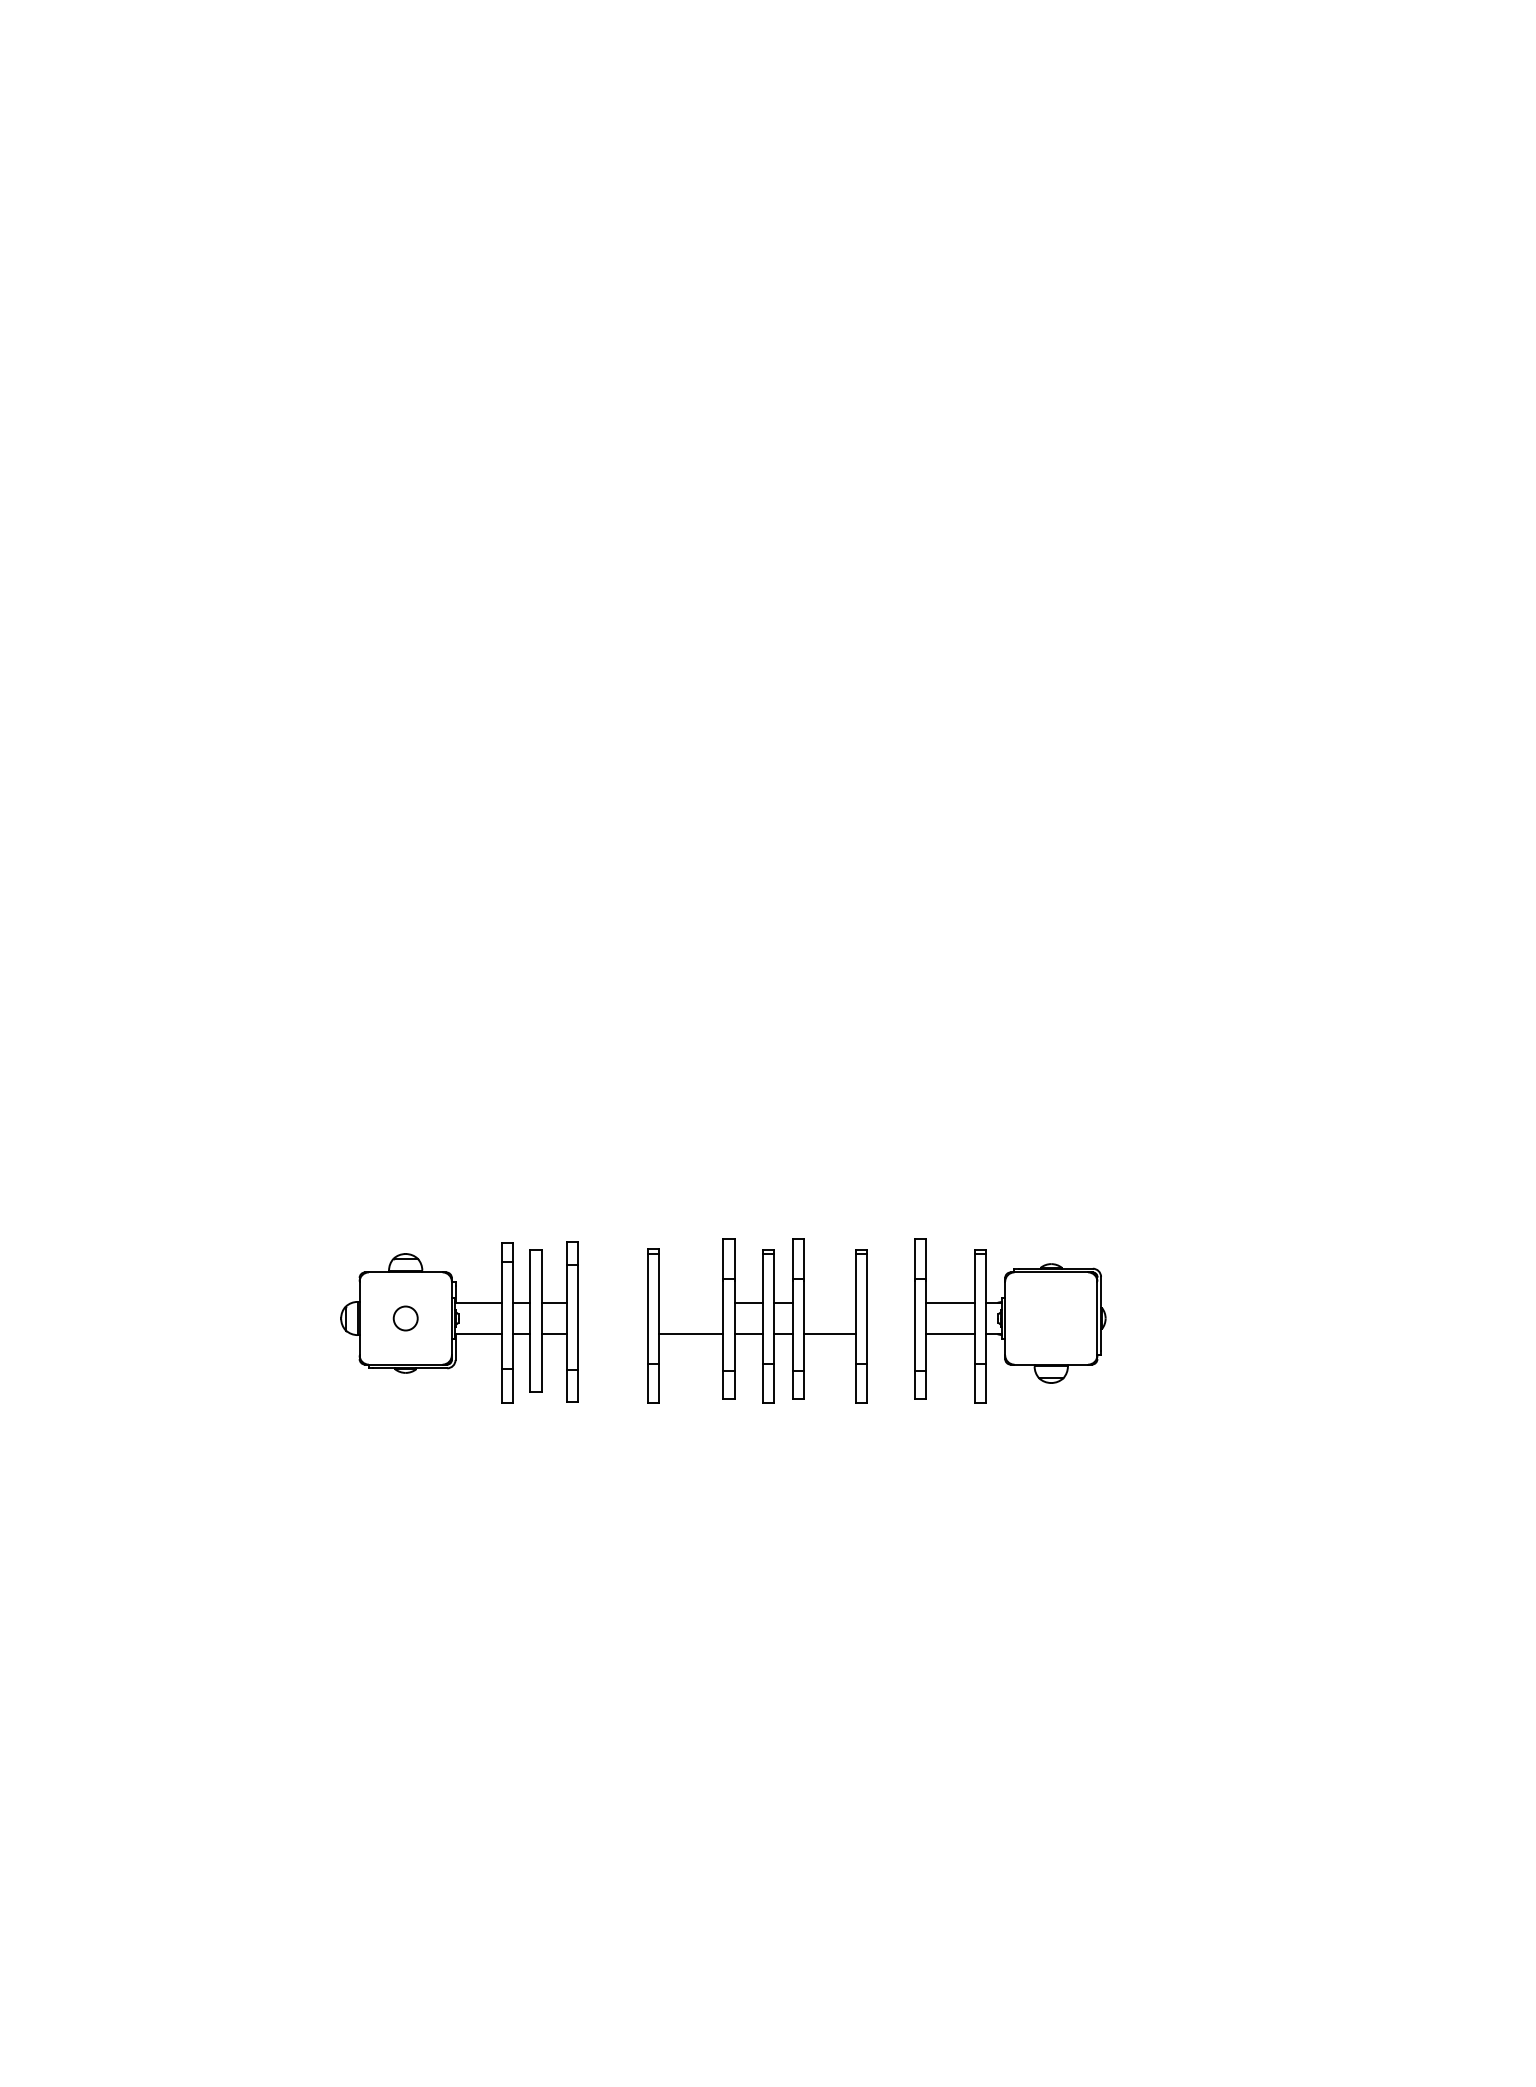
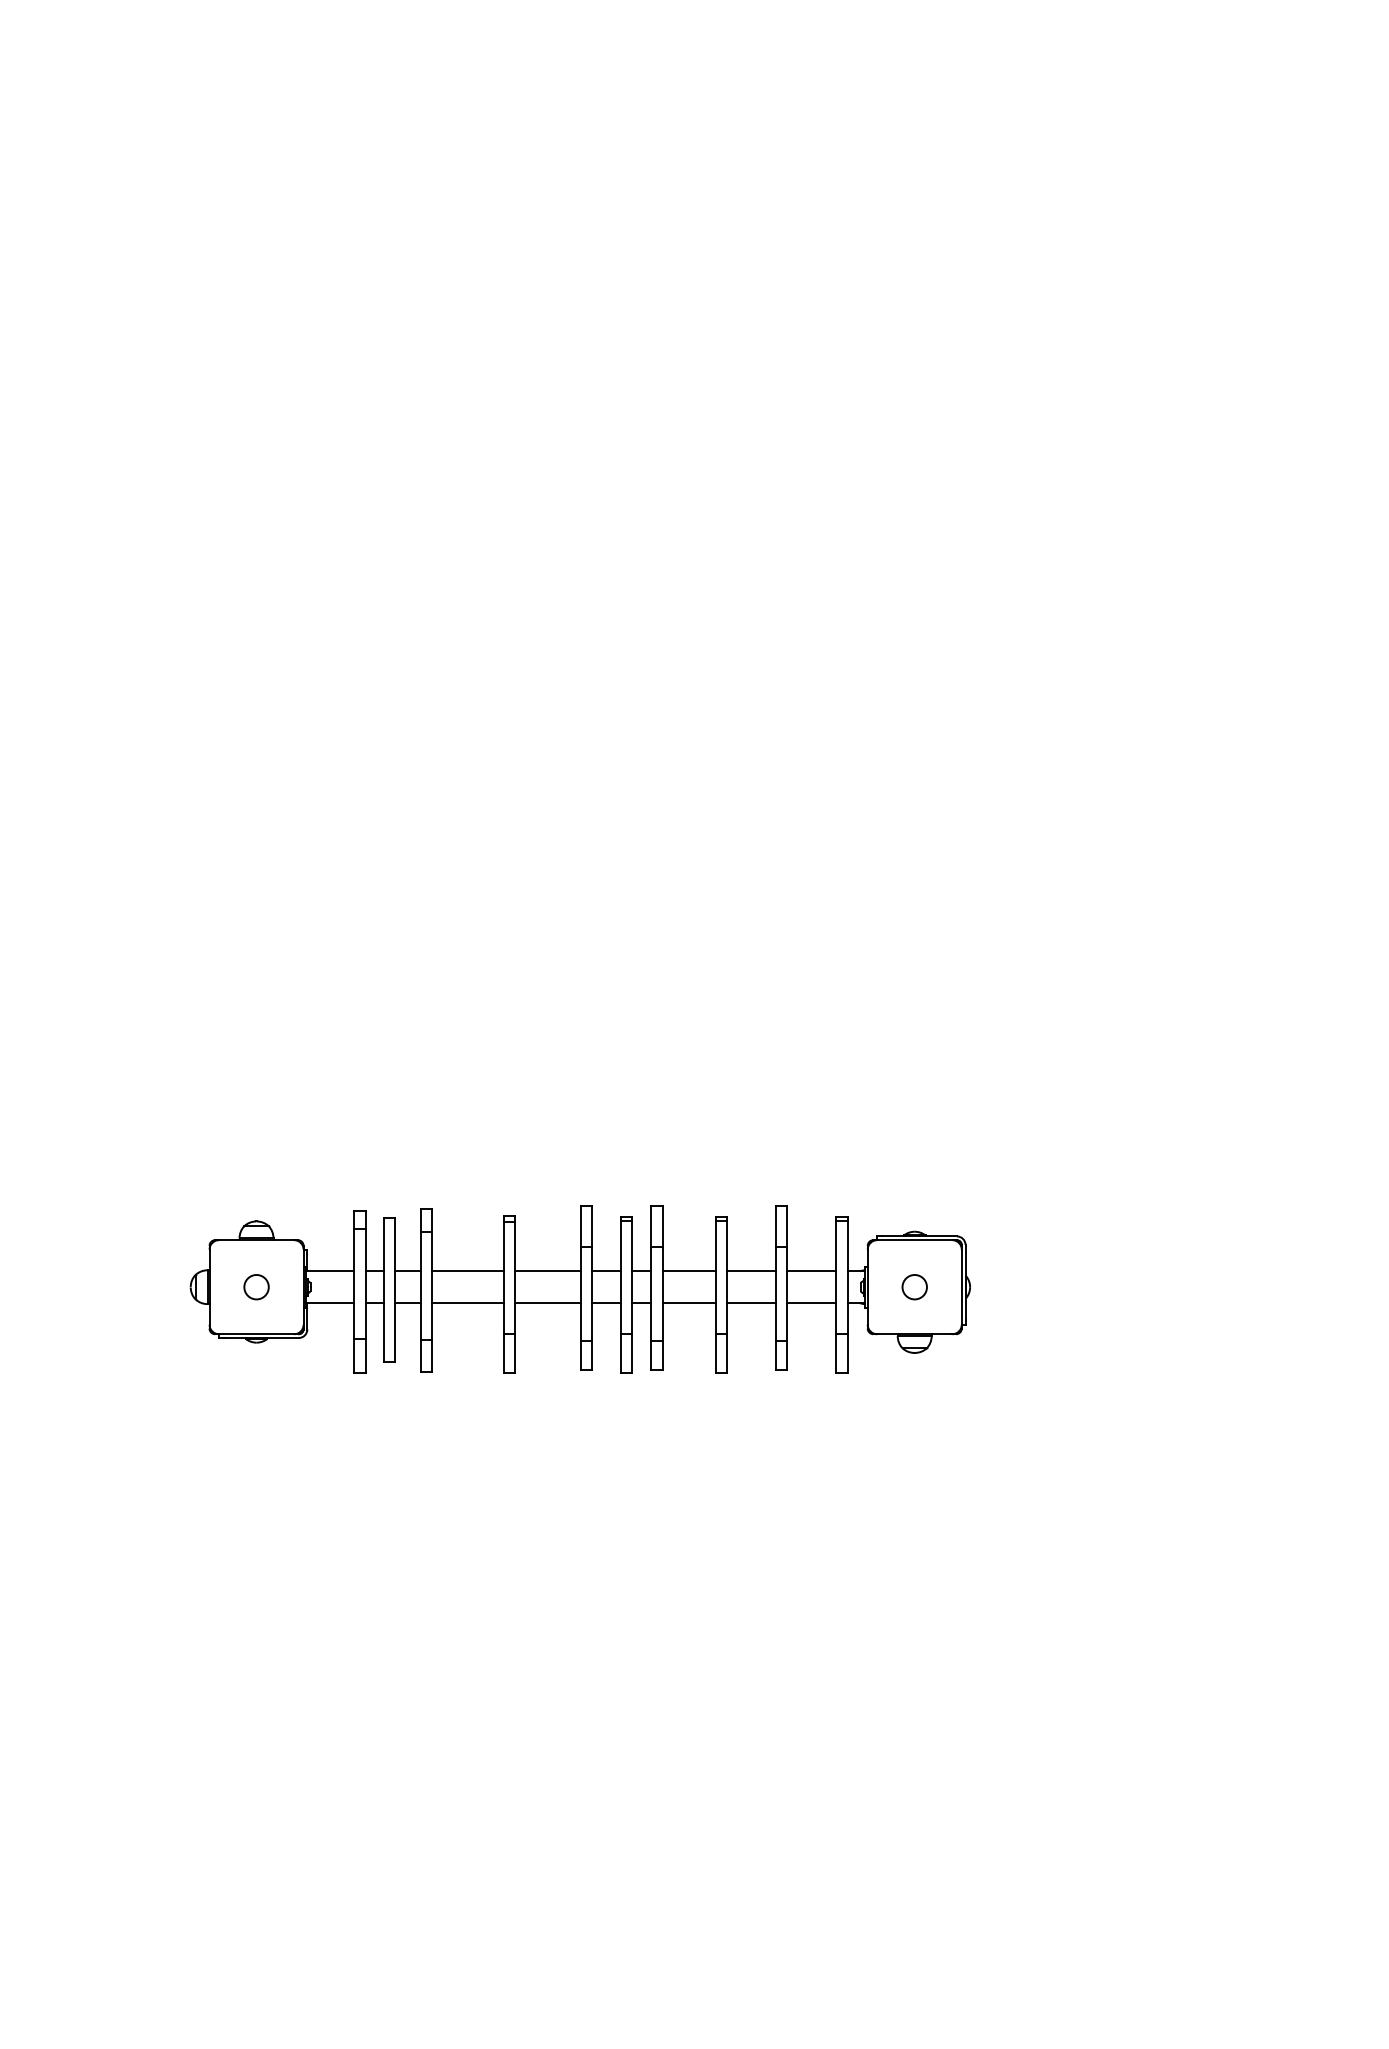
line: (613, 1303) -> (468, 1271), added
line: (691, 1303) -> (547, 1271), added
line: (830, 1303) -> (689, 1271), added
line: (891, 1303) -> (751, 1271), added
circle: (1051, 1318) -> (914, 1287), added
line: (613, 1334) -> (468, 1303), added
line: (891, 1334) -> (751, 1303), added

